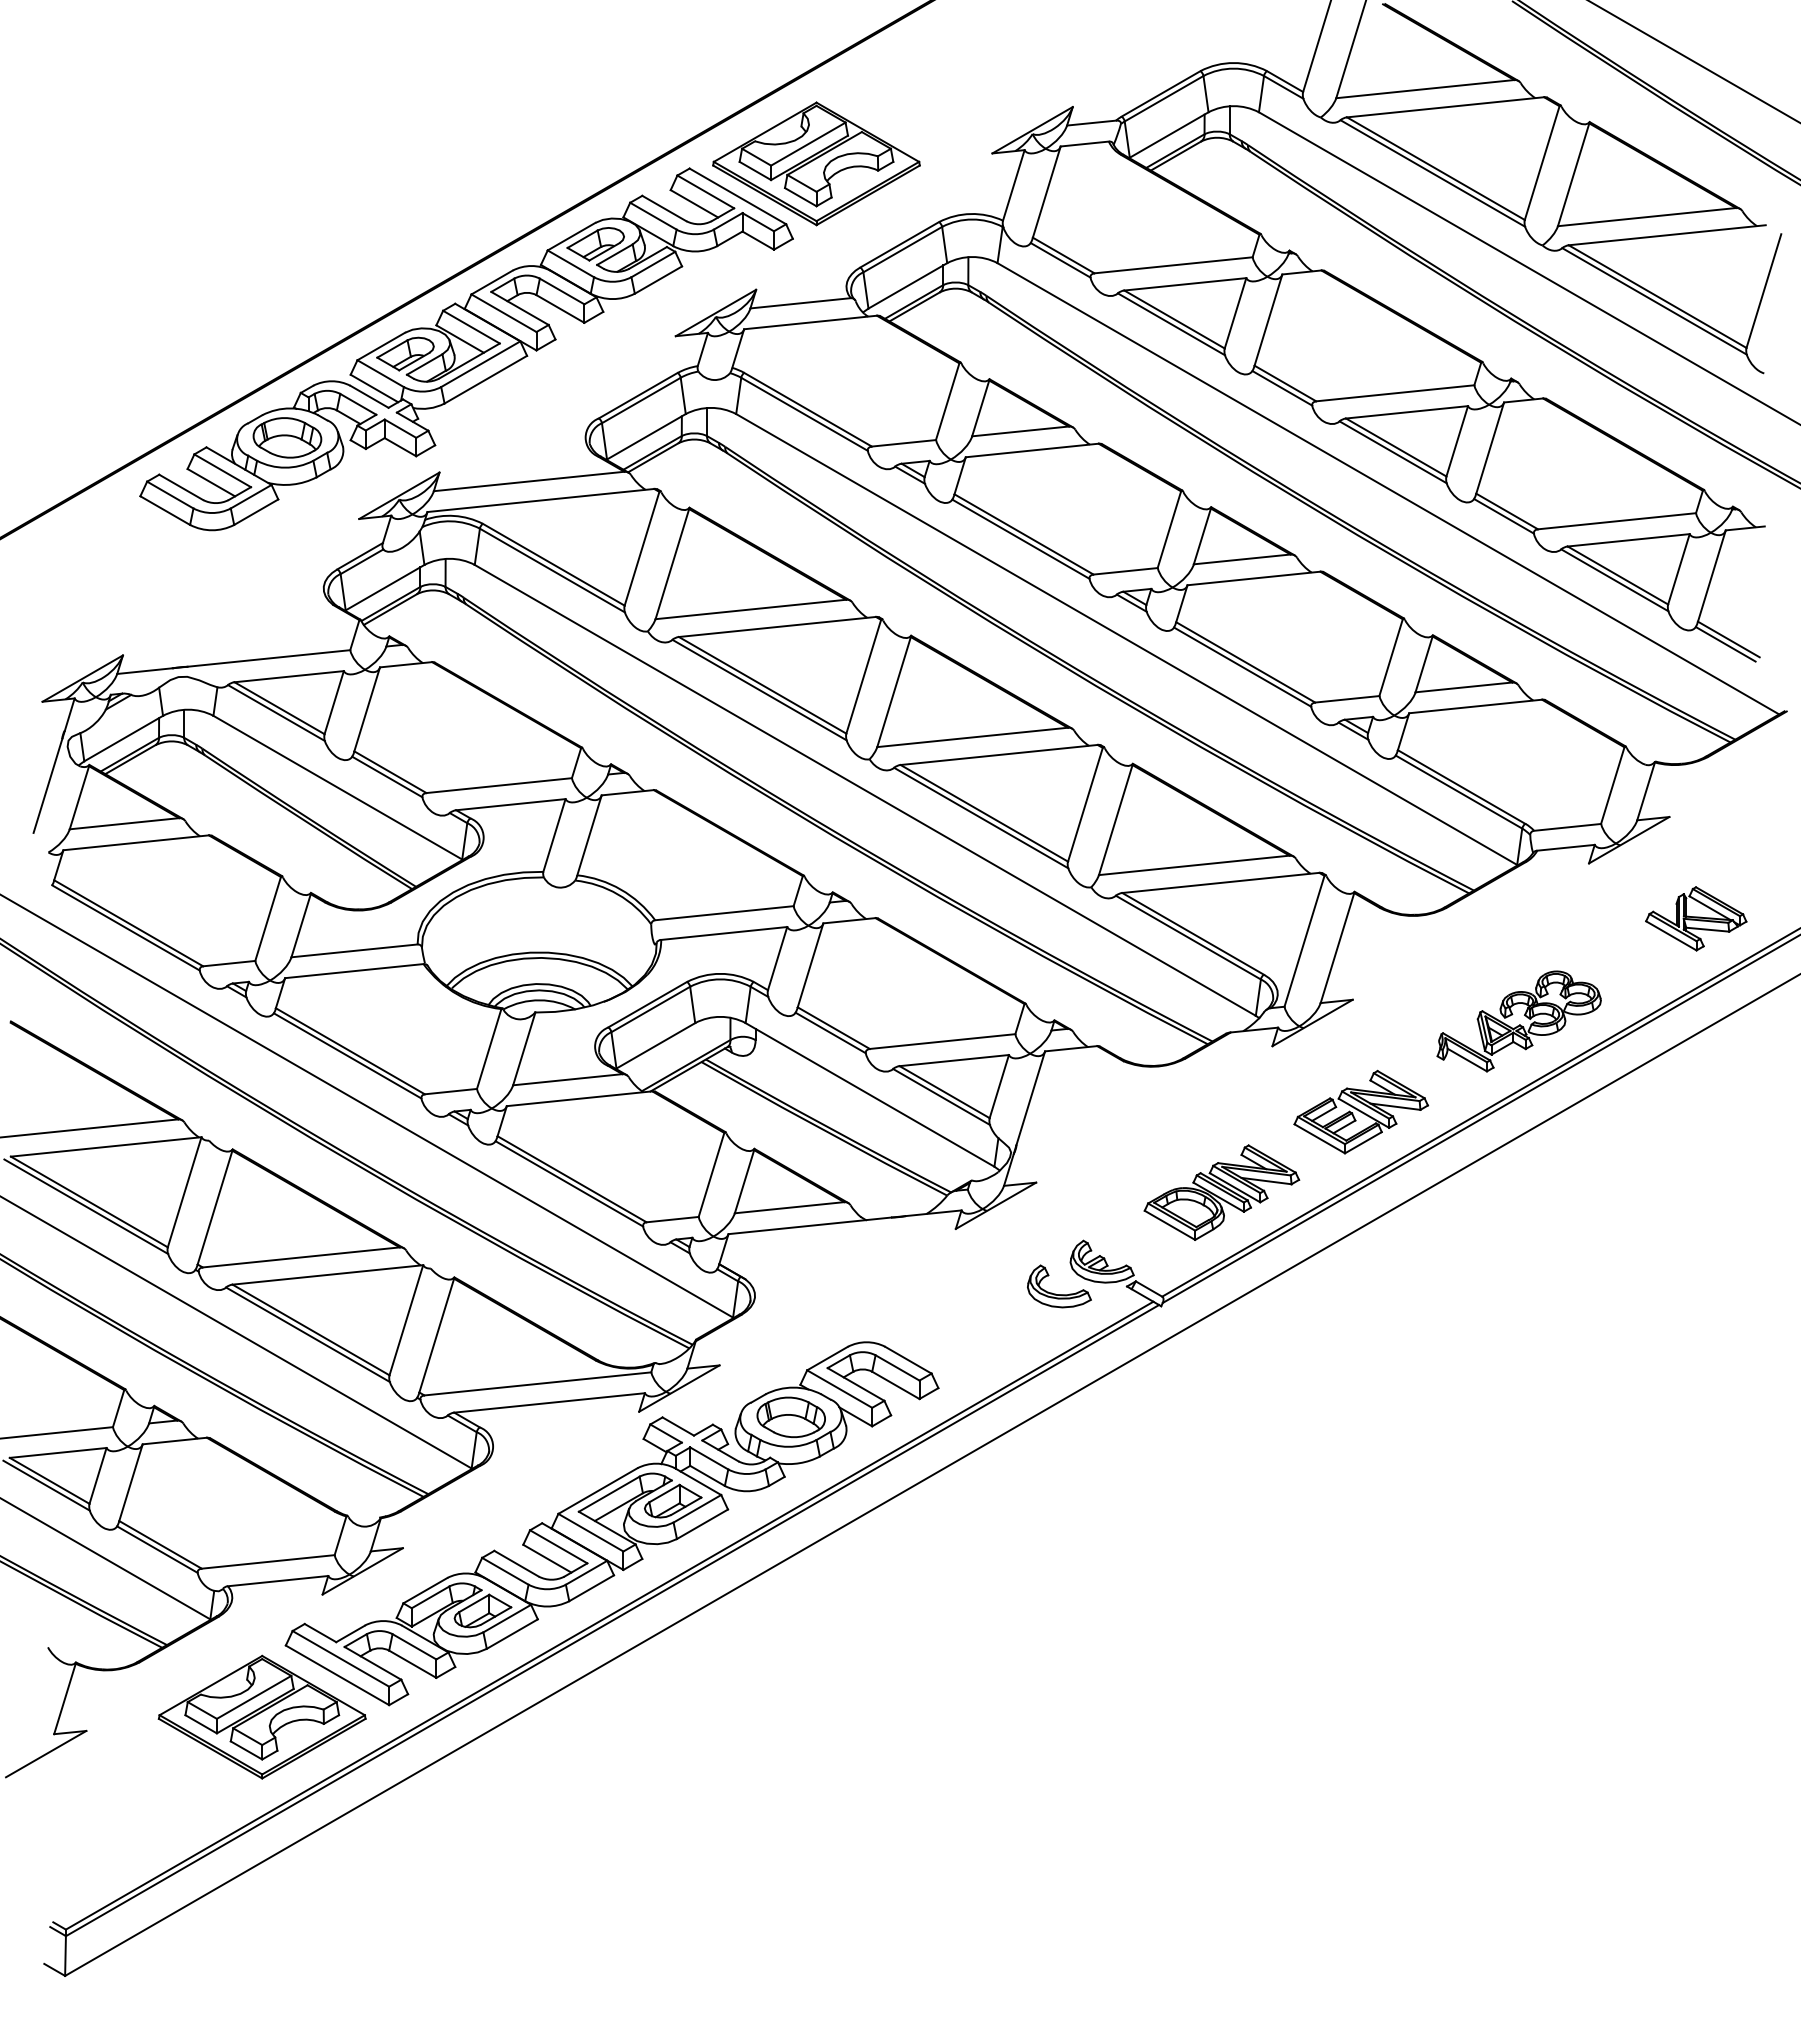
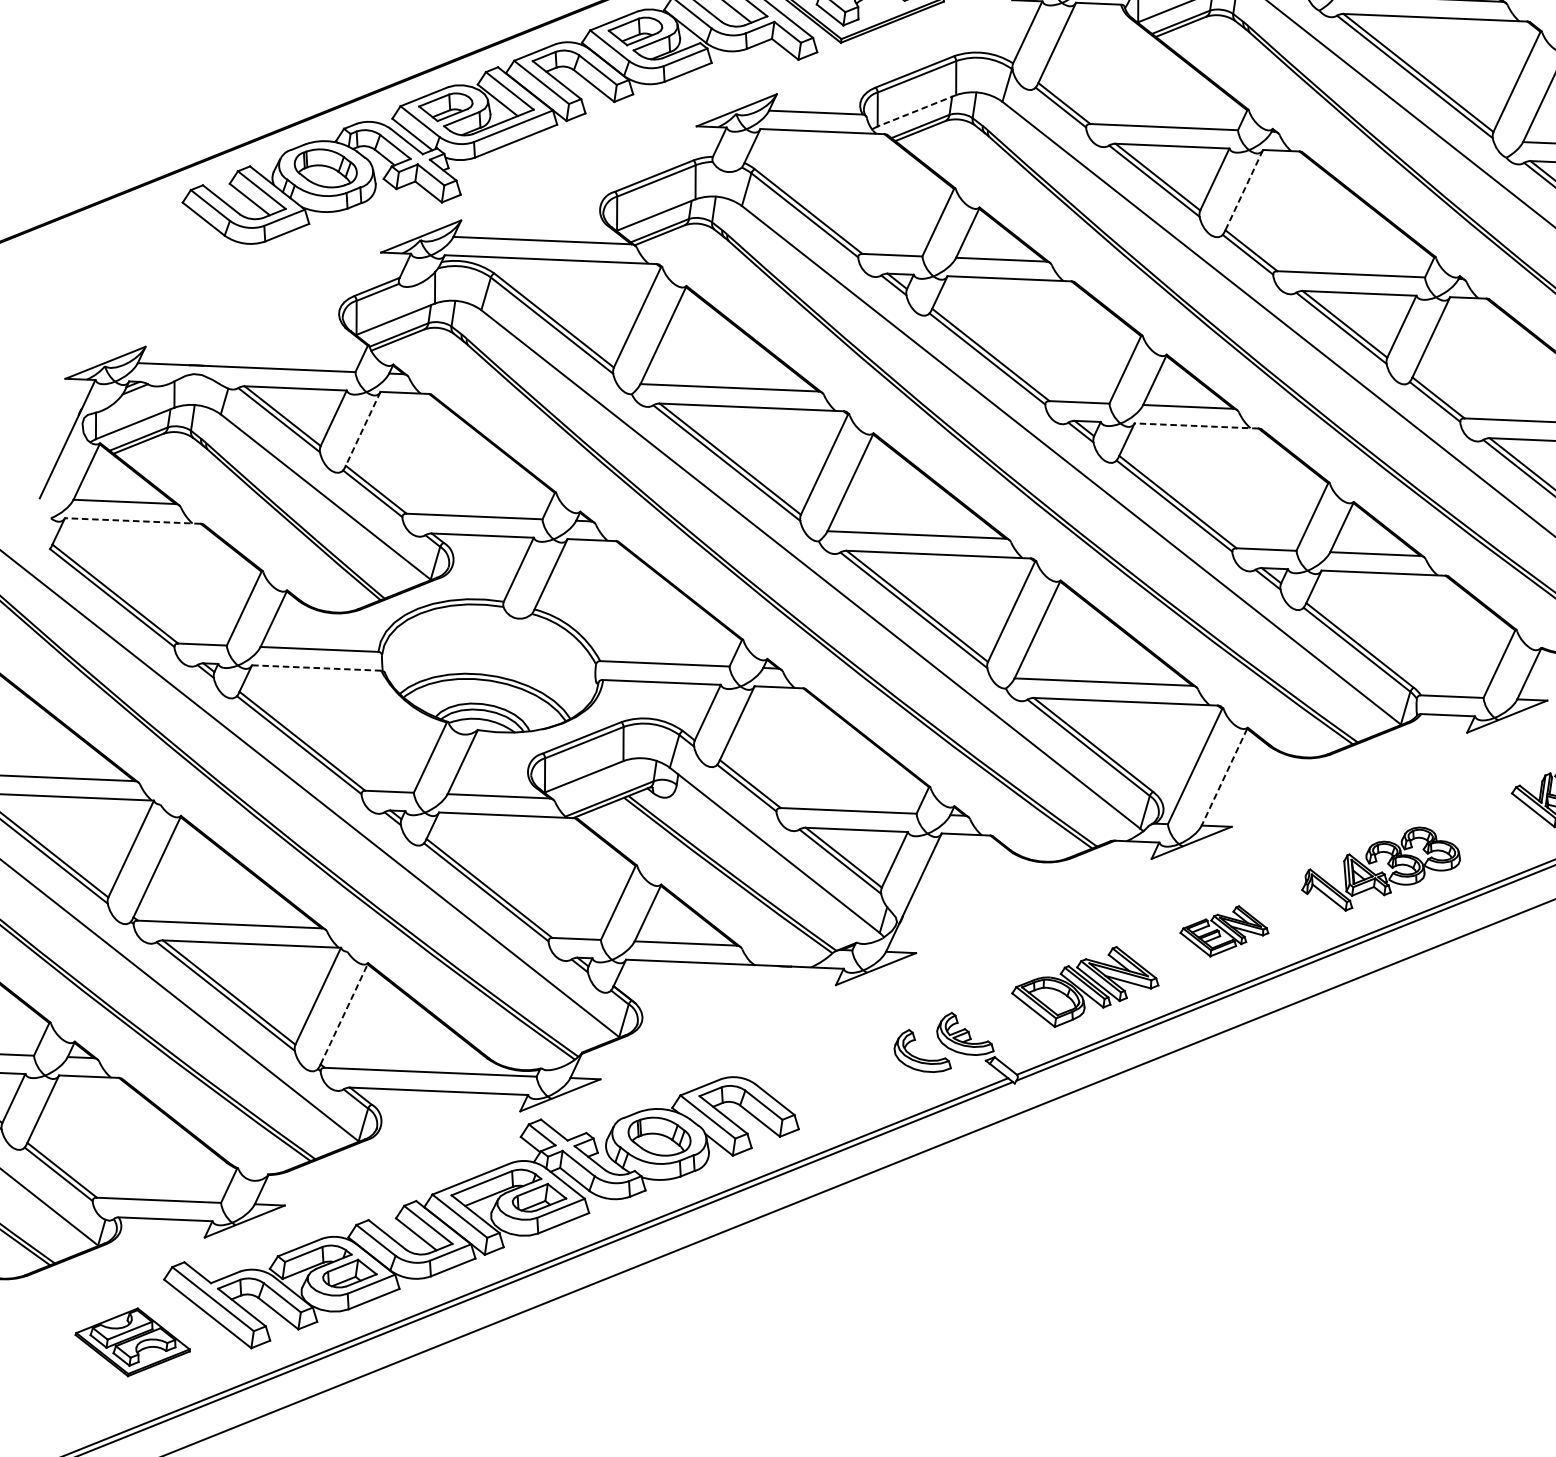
line: (907, 286) -> (916, 111), solid -> dashed
line: (1268, 320) -> (1244, 190), solid -> dashed
line: (1253, 578) -> (1196, 425), solid -> dashed
line: (367, 709) -> (363, 429), solid -> dashed
line: (135, 842) -> (132, 520), solid -> dashed
line: (1337, 948) -> (1224, 777), solid -> dashed
line: (354, 971) -> (316, 668), solid -> dashed
part: (1361, 1111) -> (1224, 930), size x0.7
line: (436, 1335) -> (343, 1014), solid -> dashed
part: (261, 1716) -> (132, 1341), size x0.6

